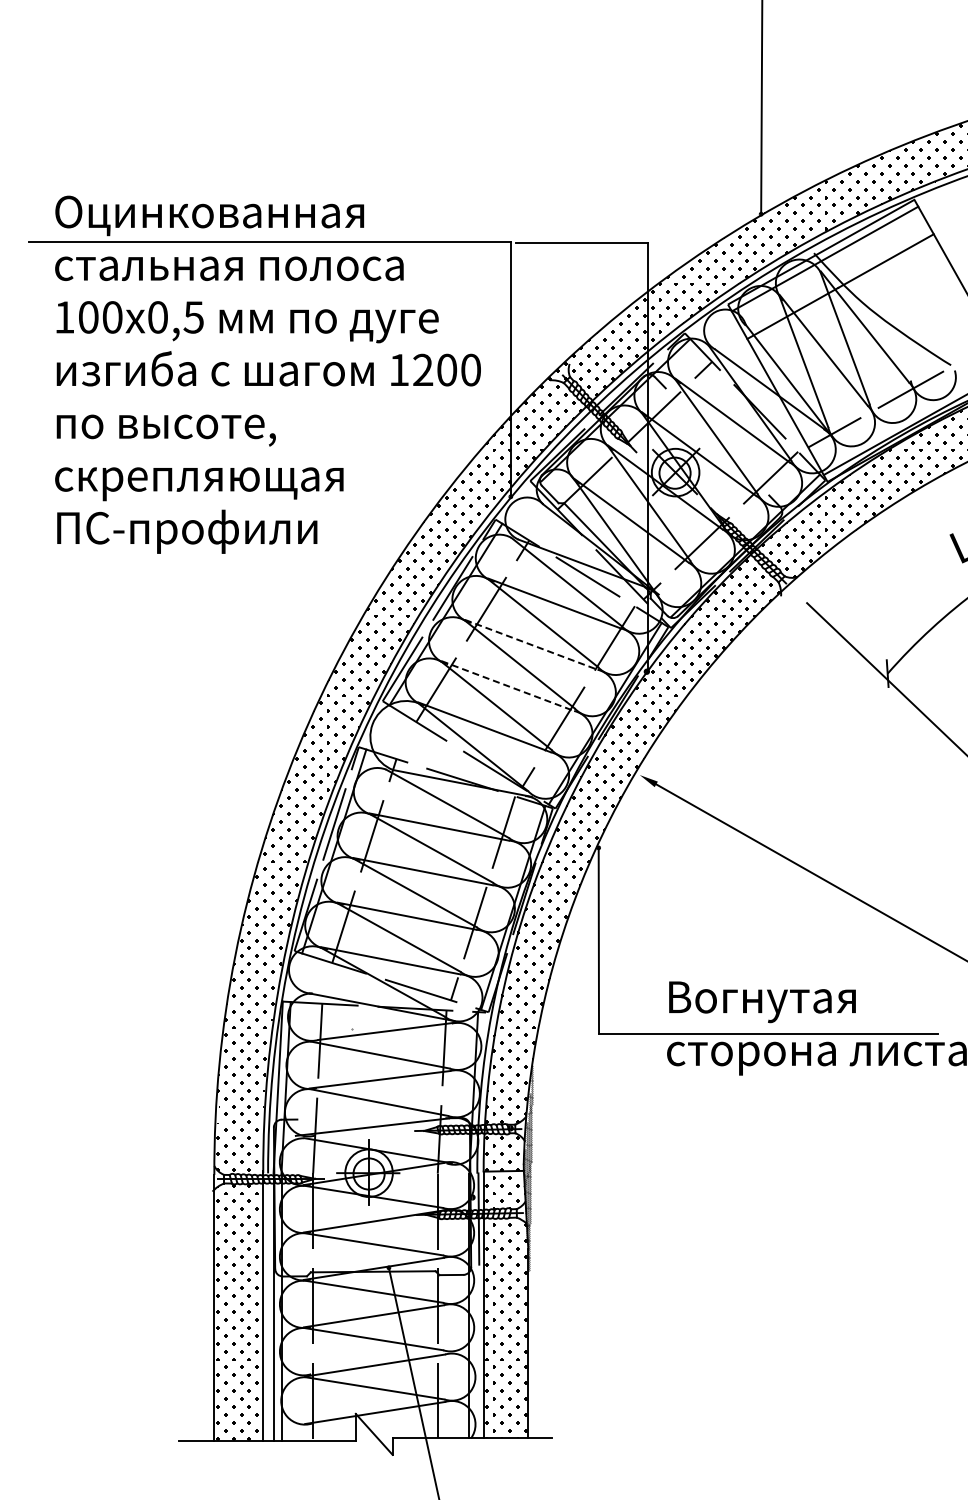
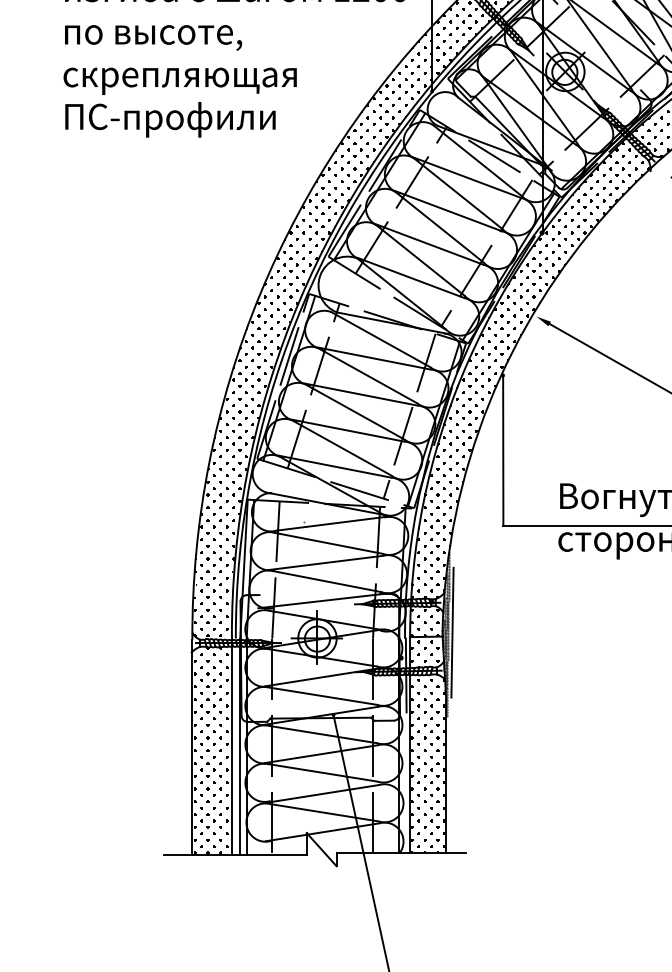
line: (531, 644) -> (448, 210), dashed -> solid
line: (507, 686) -> (429, 244), dashed -> solid
line: (535, 1165) -> (452, 632), added

